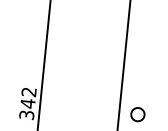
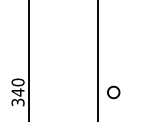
text: (28, 92) -> (17, 82), 342 -> 340

